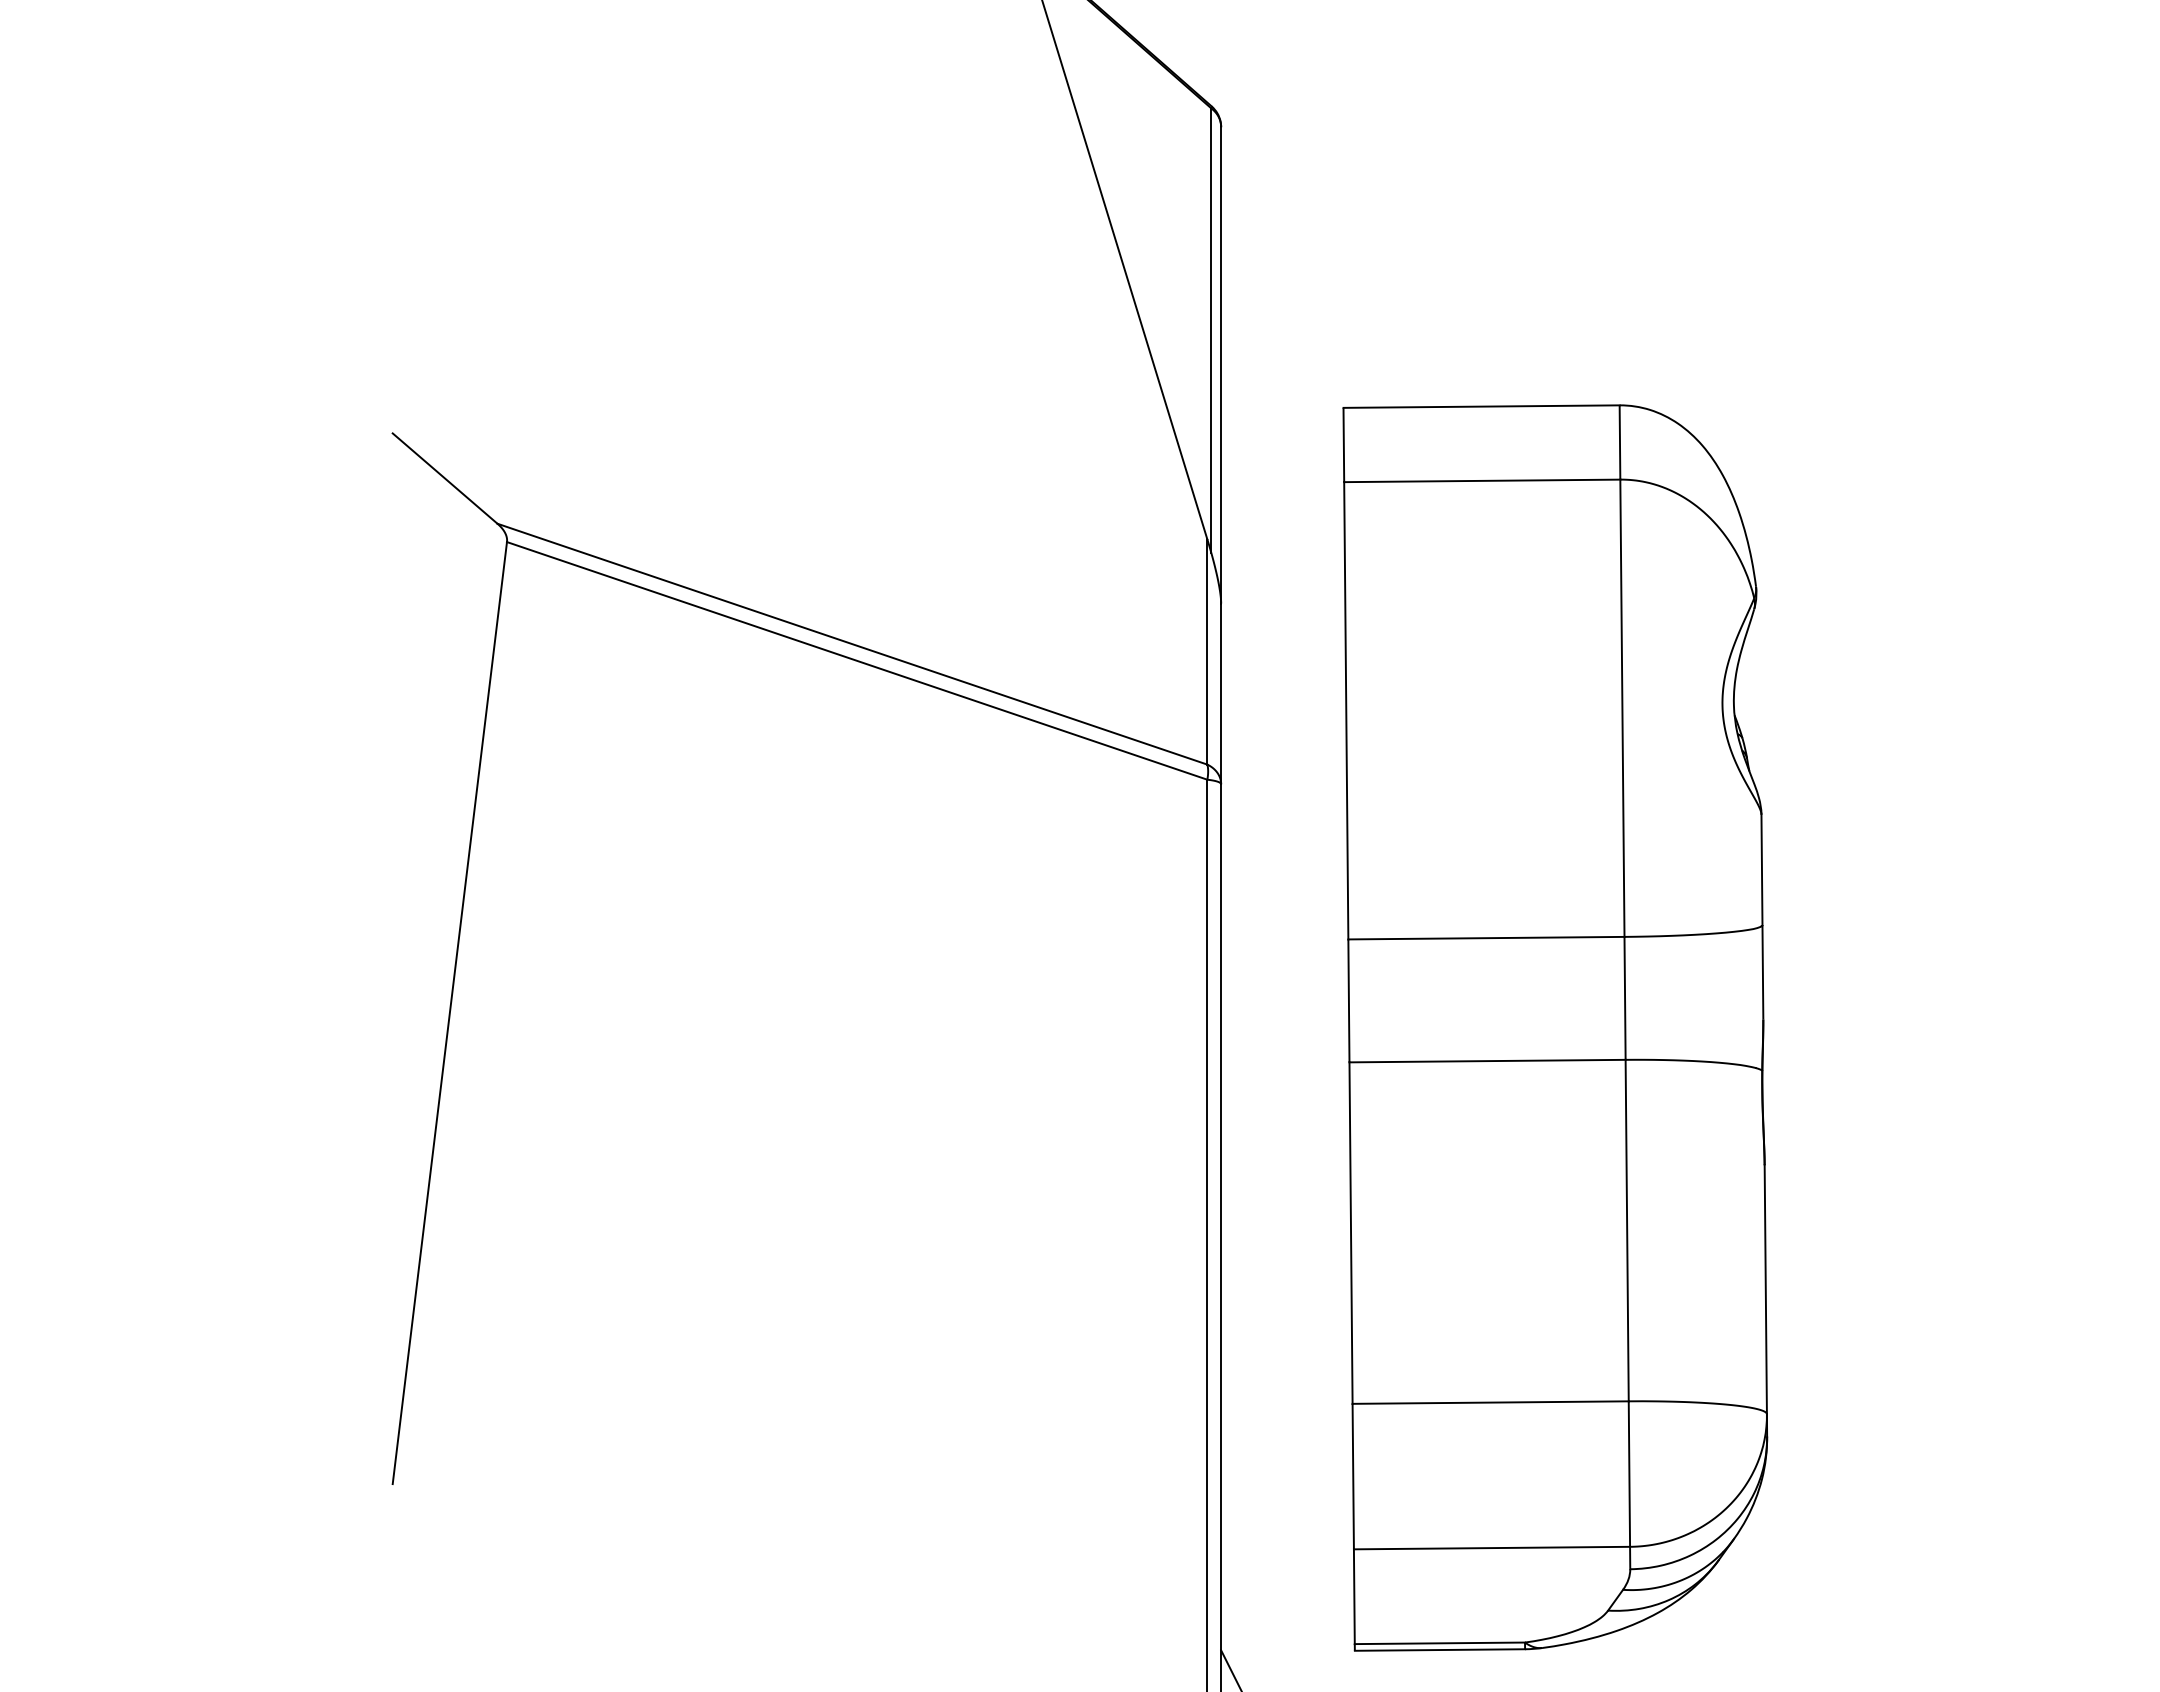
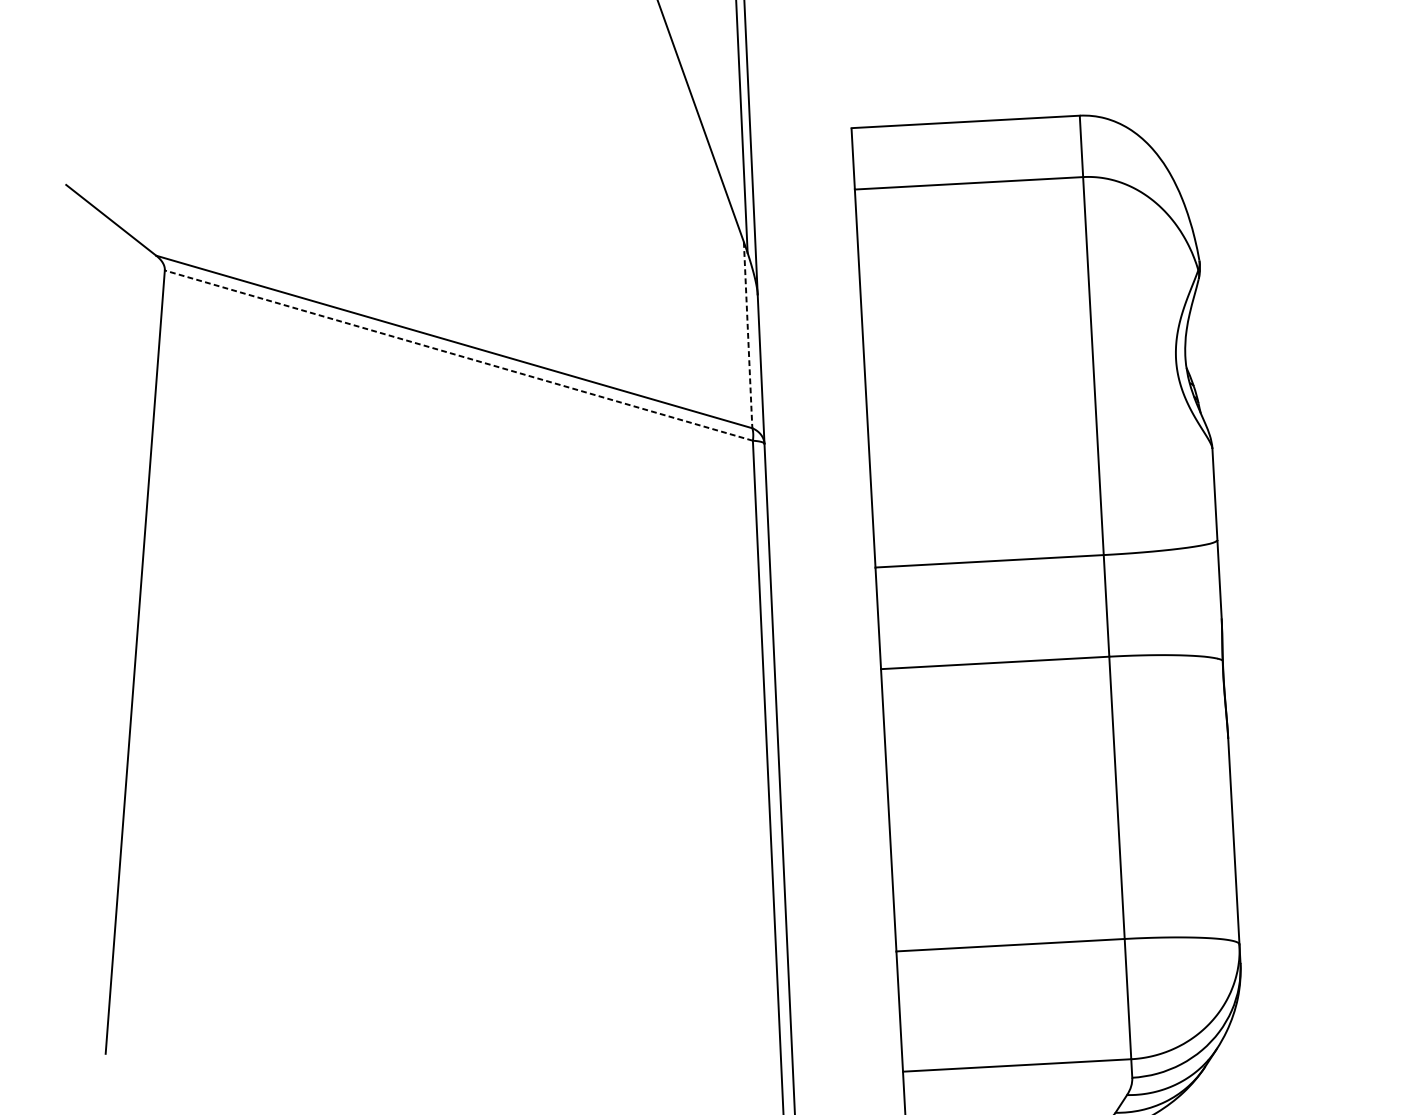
line: (1207, 652) -> (748, 335), solid -> dashed
line: (857, 660) -> (459, 355), solid -> dashed

